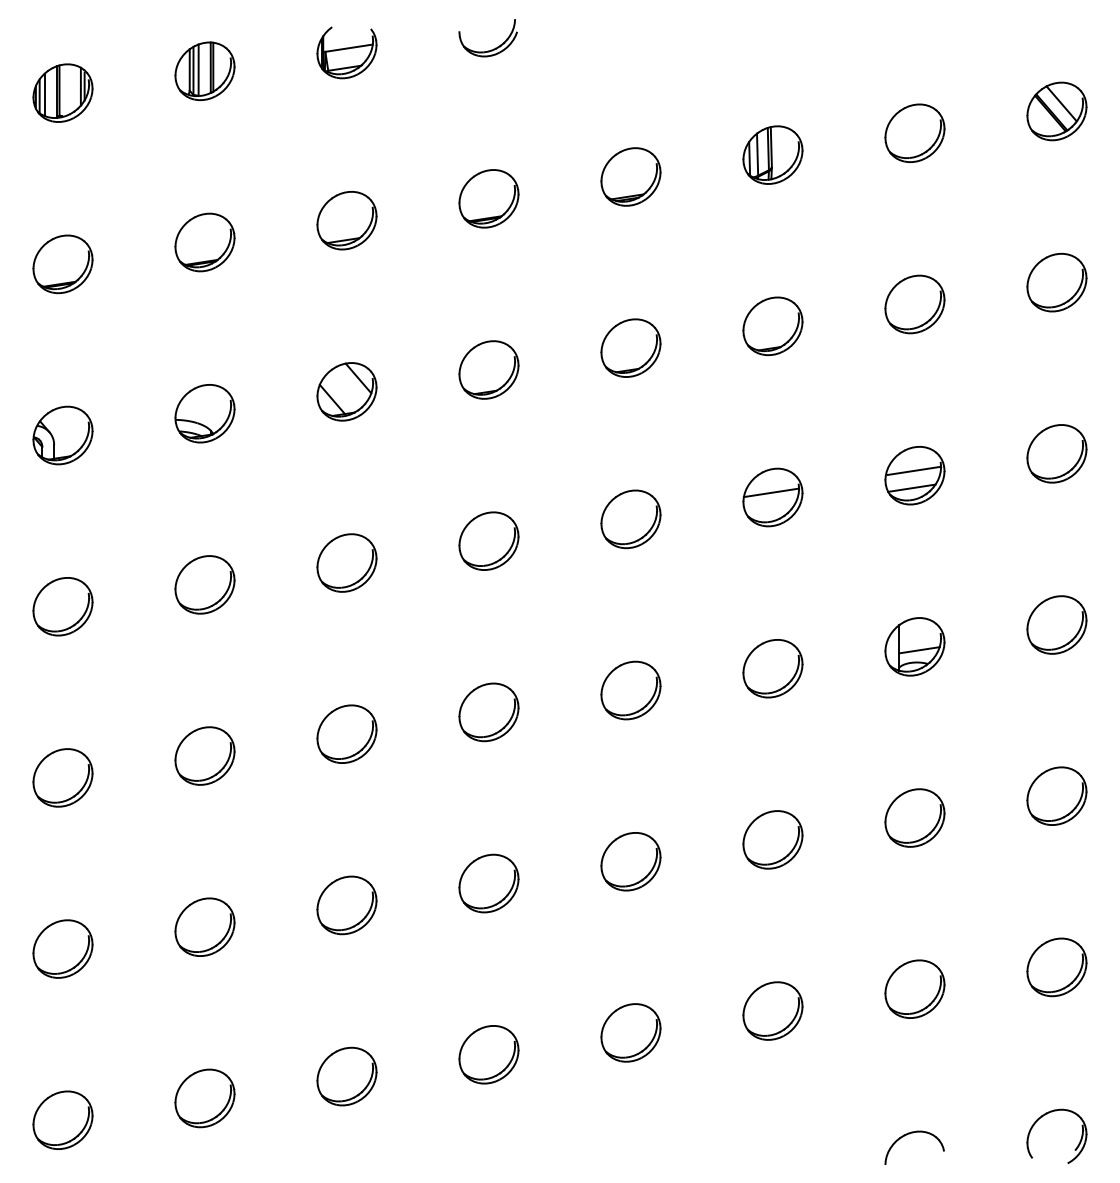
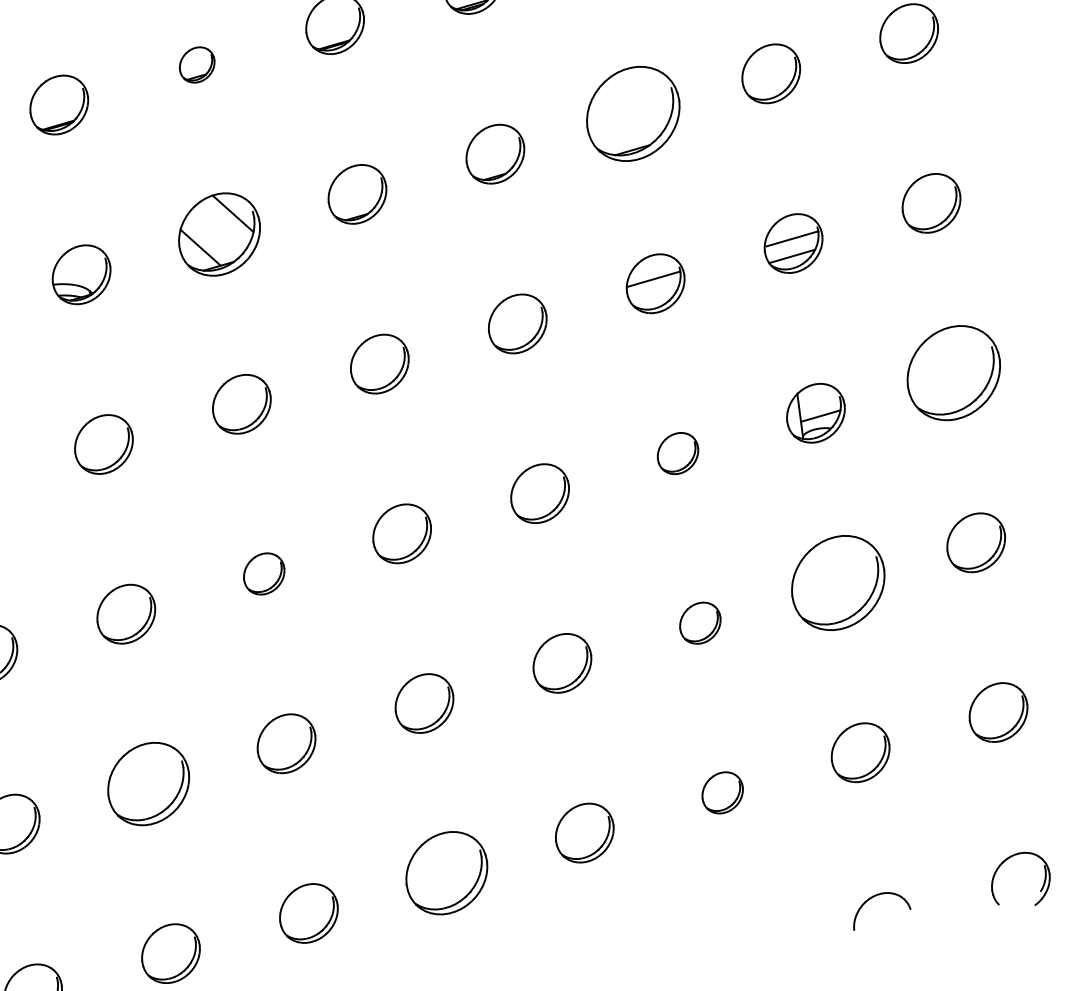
part: (346, 220) -> (196, 64), size x0.6
part: (772, 326) -> (632, 114), size x1.6
part: (346, 391) -> (219, 234), size x1.4
part: (1056, 624) -> (953, 372), size x1.6
part: (772, 668) -> (677, 453), size x0.7
part: (346, 733) -> (263, 573), size x0.7
part: (914, 817) -> (837, 582), size x1.6
part: (772, 839) -> (699, 622), size x0.7
part: (204, 926) -> (148, 783), size x1.4
part: (772, 1010) -> (722, 792), size x0.7
part: (488, 1054) -> (446, 873), size x1.4

